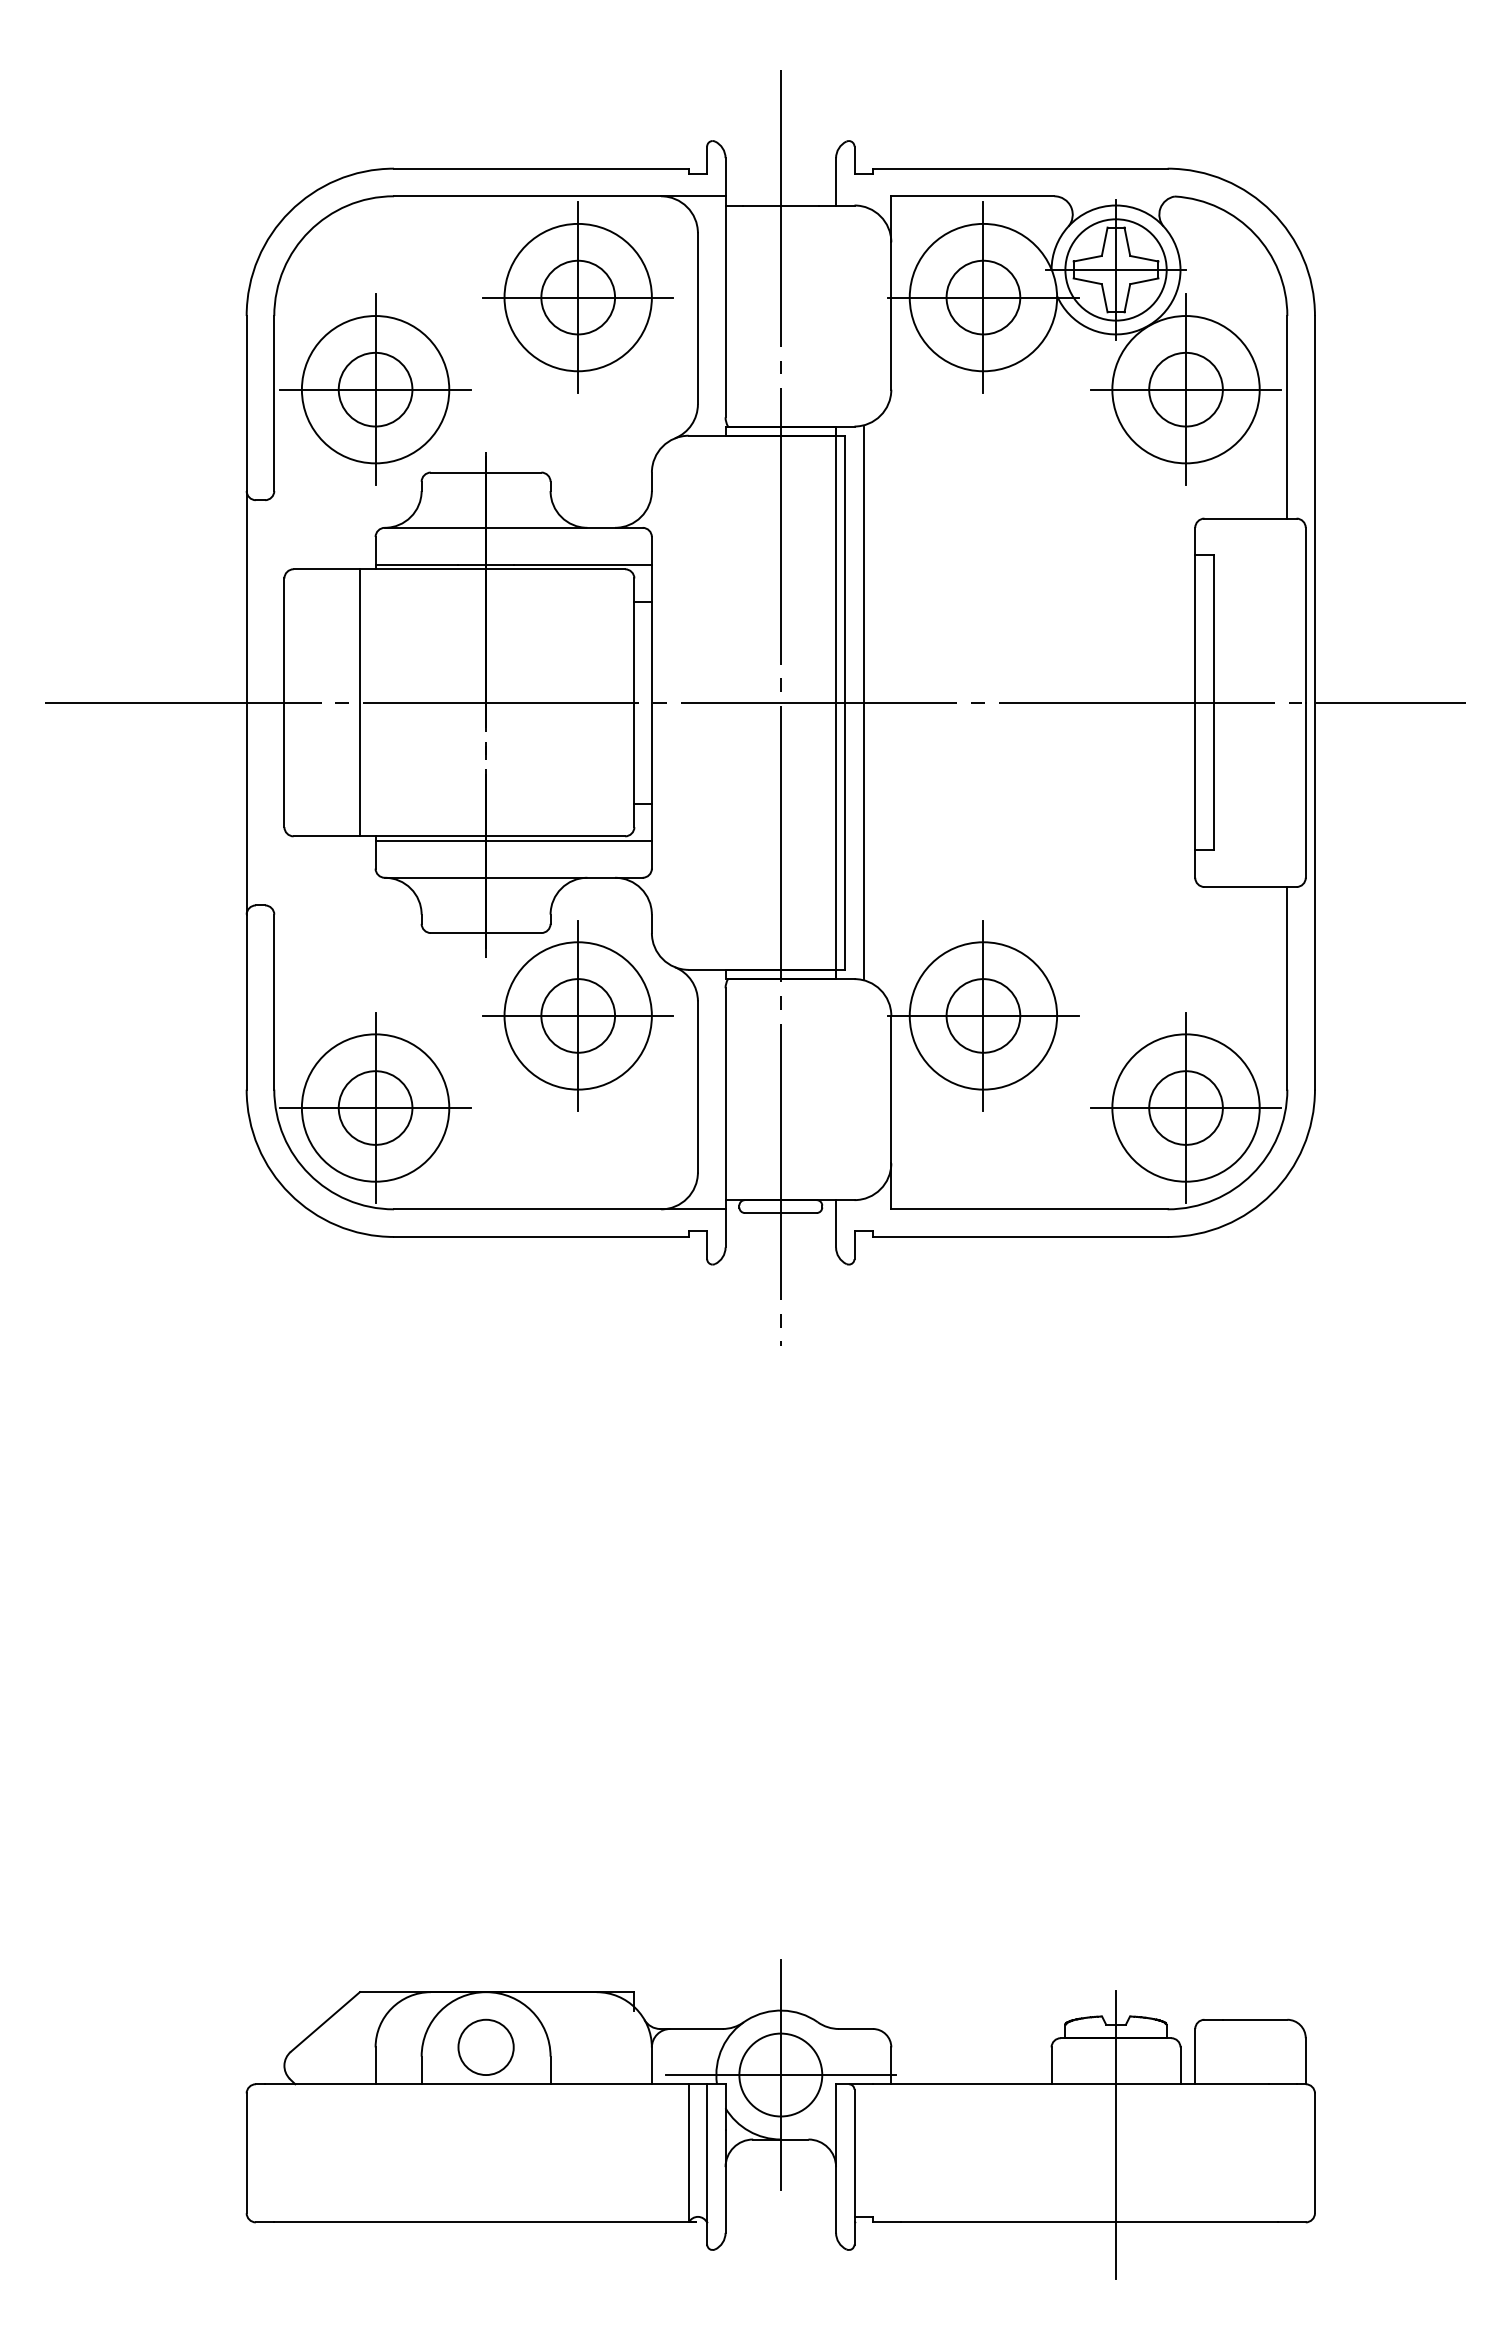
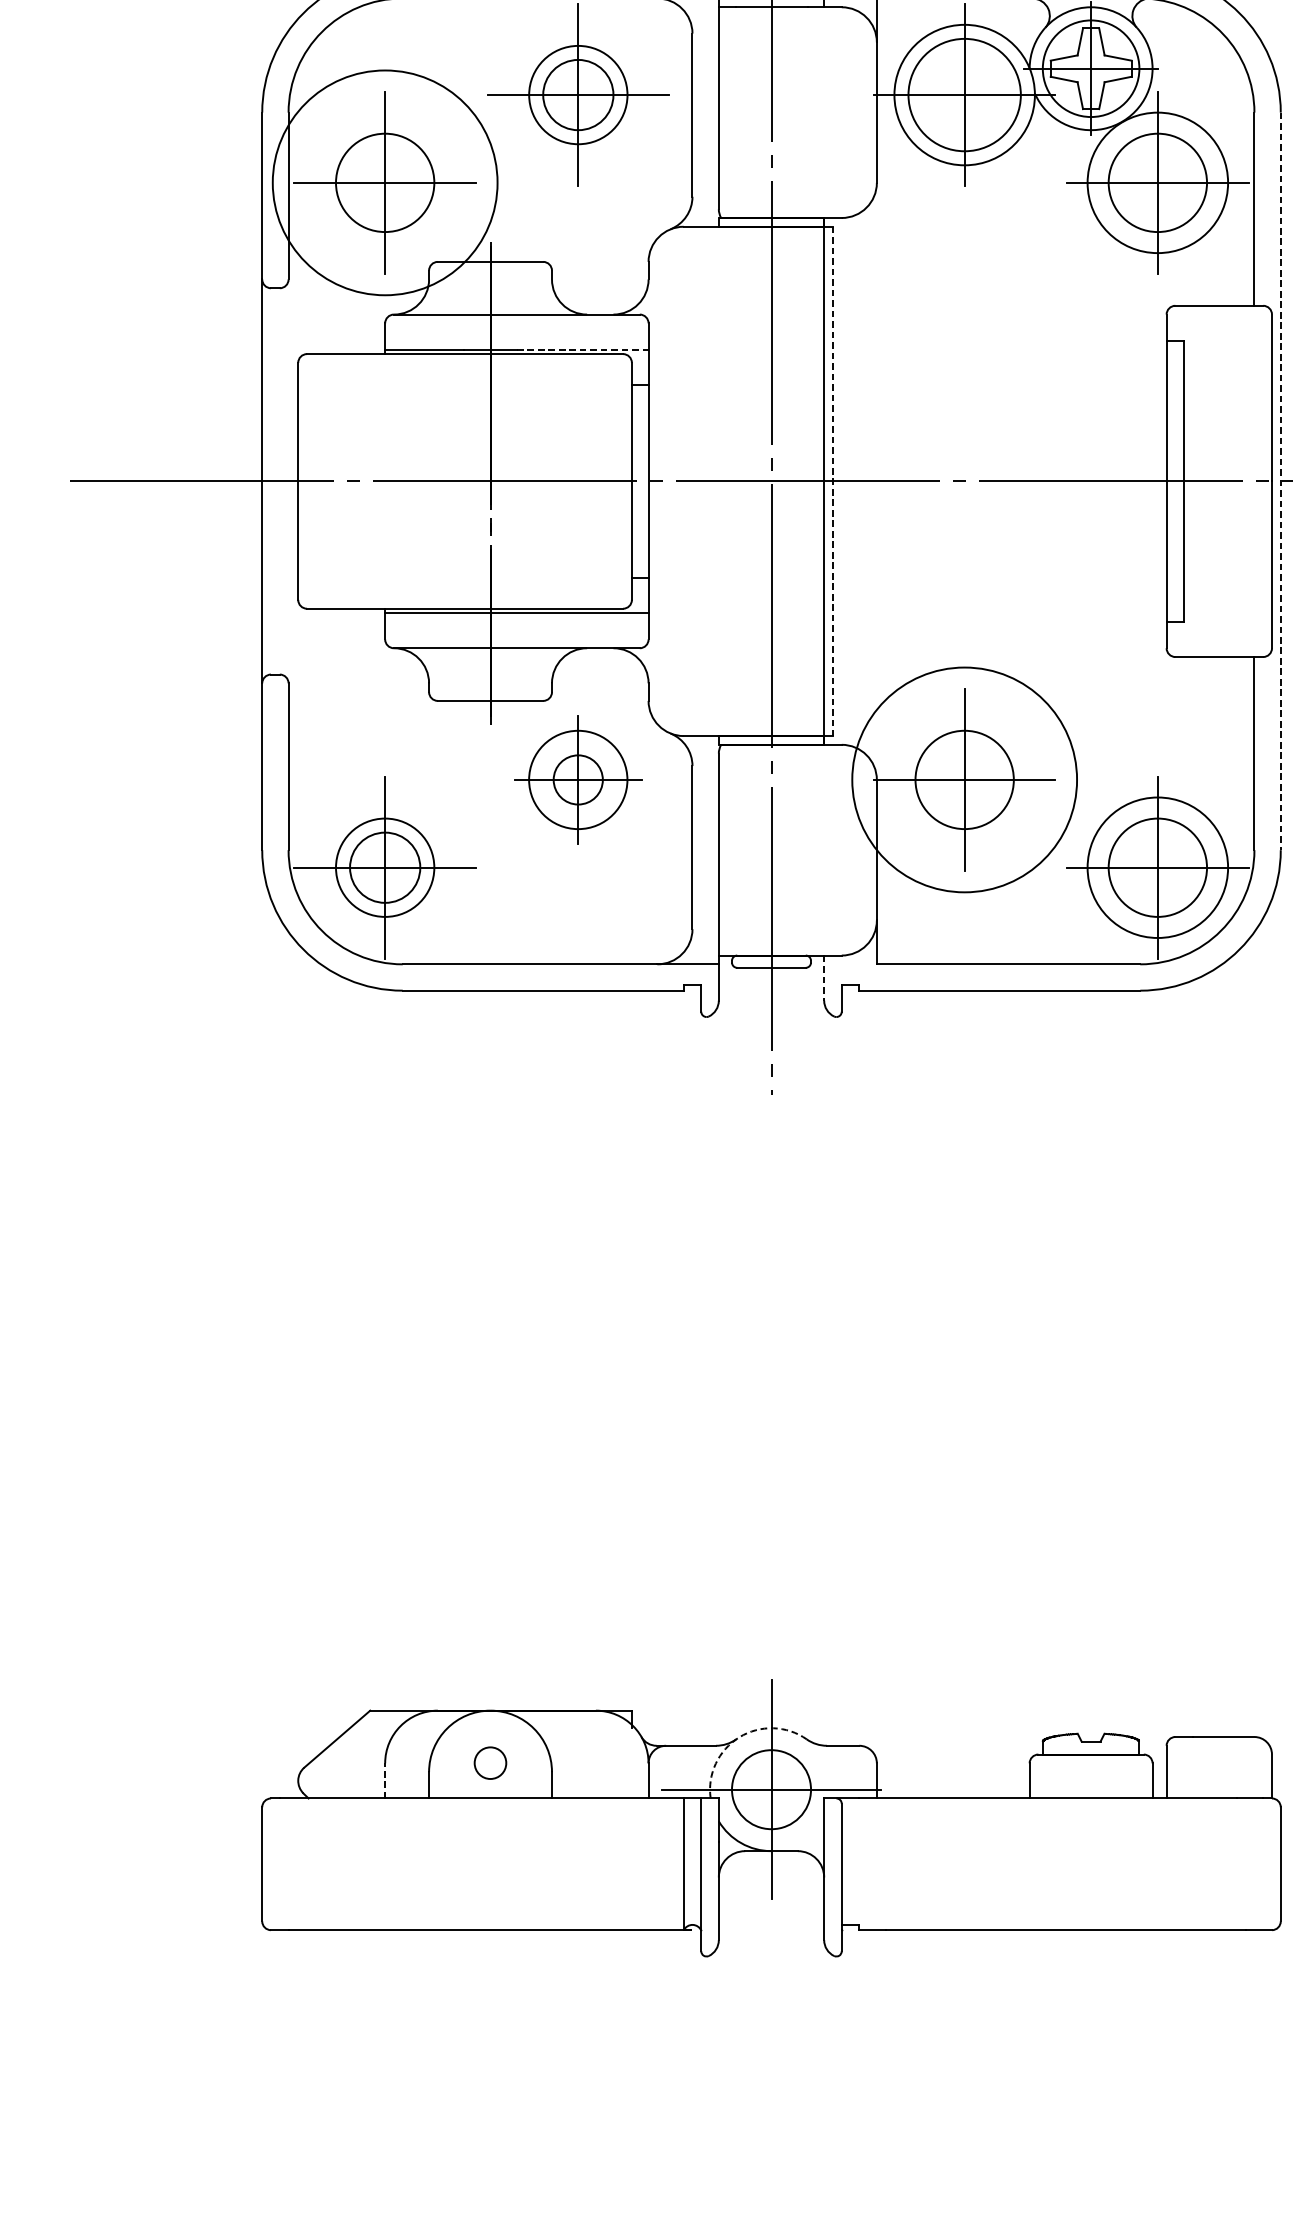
circle: (577, 297) -> (577, 94), size x0.7
circle: (983, 297) -> (964, 94), size x1.6
circle: (375, 389) -> (385, 182), size x1.4
circle: (375, 389) -> (385, 182), size x1.6
circle: (1185, 389) -> (1157, 182), size x1.4
line: (583, 564) -> (583, 349), solid -> dashed
line: (359, 702) -> (369, 481), removed
line: (1314, 702) -> (1280, 481), solid -> dashed
line: (845, 703) -> (833, 482), solid -> dashed
line: (863, 703) -> (850, 482), removed
part: (577, 1015) -> (577, 779), size x0.7
circle: (983, 1015) -> (964, 779), size x1.4
circle: (983, 1015) -> (964, 779), size x1.6
circle: (375, 1107) -> (385, 867), size x0.7
circle: (1185, 1107) -> (1157, 867), size x1.4
line: (836, 1223) -> (824, 977), solid -> dashed
arc: (747, 2020) -> (739, 1737), solid -> dashed
circle: (485, 2046) -> (489, 1762), size x0.6
line: (375, 2065) -> (385, 1780), solid -> dashed
line: (1116, 2135) -> (1091, 1847), removed

